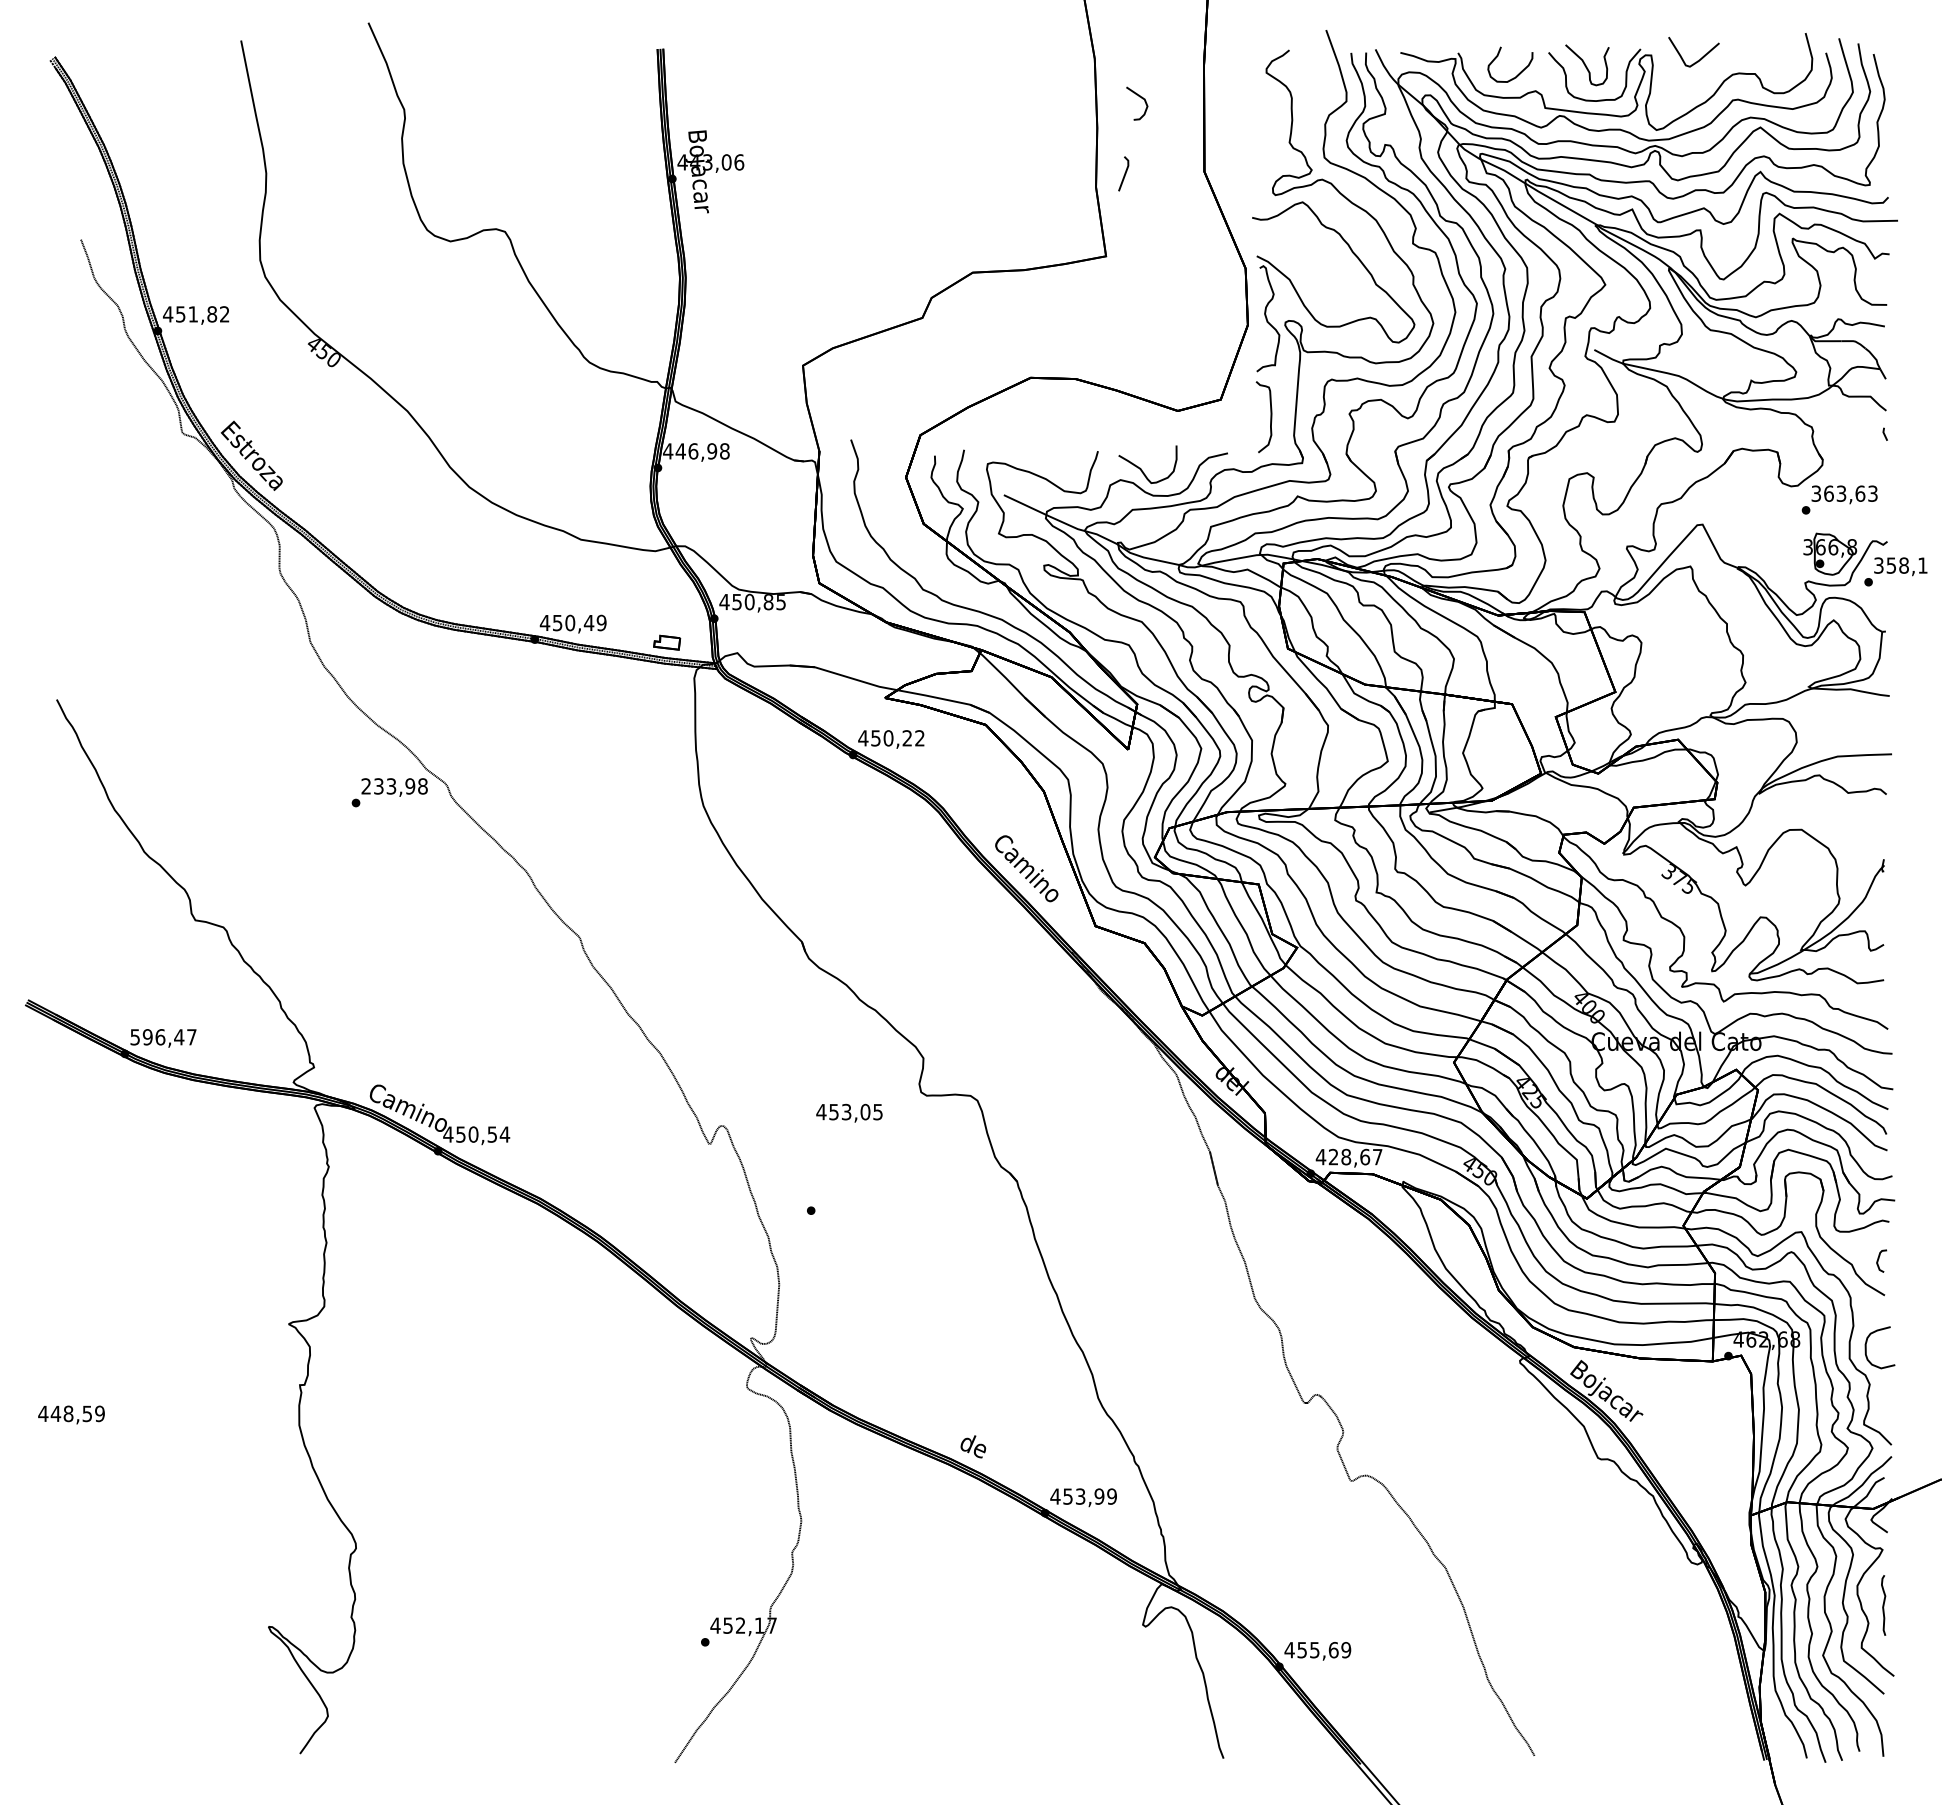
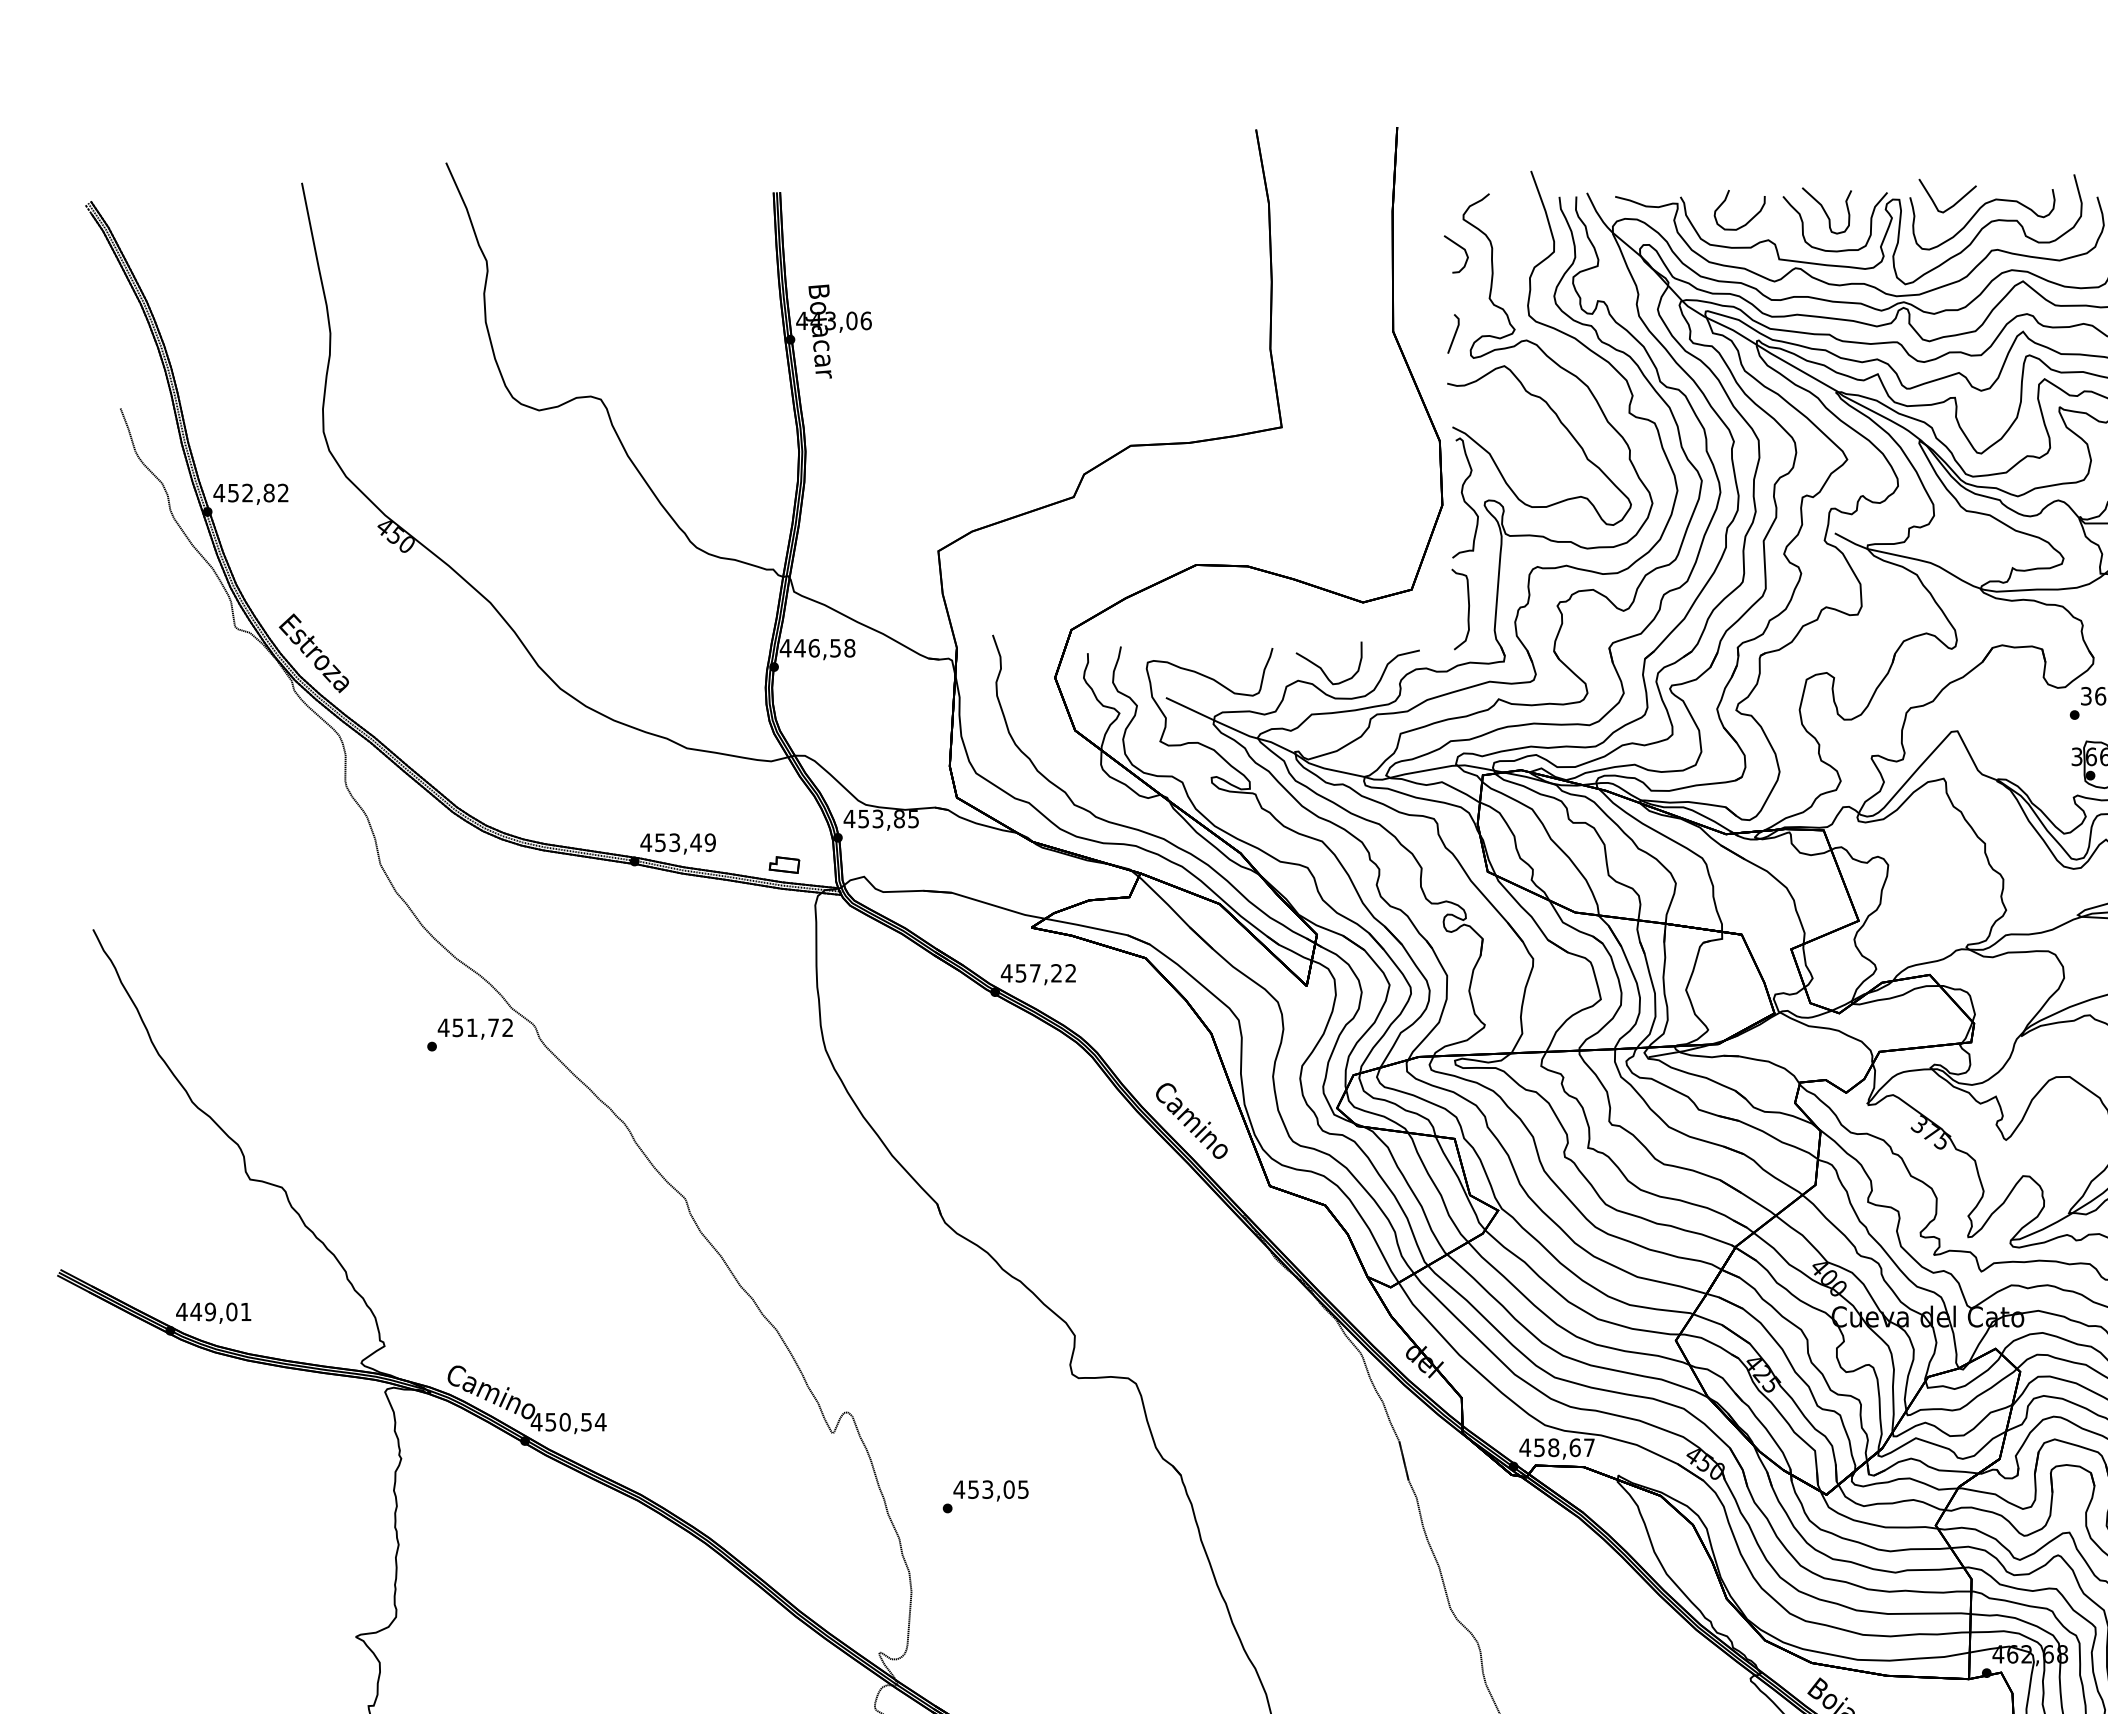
curve: (1719, 68) -> (1976, 214), added
curve: (1139, 97) -> (1458, 247), moved
line: (1124, 173) -> (1454, 333), moved
text: (192, 314) -> (246, 493), 451,82 -> 452,82
text: (712, 451) -> (835, 648), 446,98 -> 446,58
text: (749, 601) -> (877, 818), 450,85 -> 453,85
text: (570, 622) -> (675, 842), 450,49 -> 453,49
text: (888, 738) -> (1035, 973), 450,22 -> 457,22
text: (394, 786) -> (475, 1027), 233,98 -> 451,72
text: (163, 1037) -> (213, 1312), 596,47 -> 449,01
text: (849, 1112) -> (991, 1490), moved
text: (1333, 1156) -> (1539, 1447), 428,67 -> 458,67

